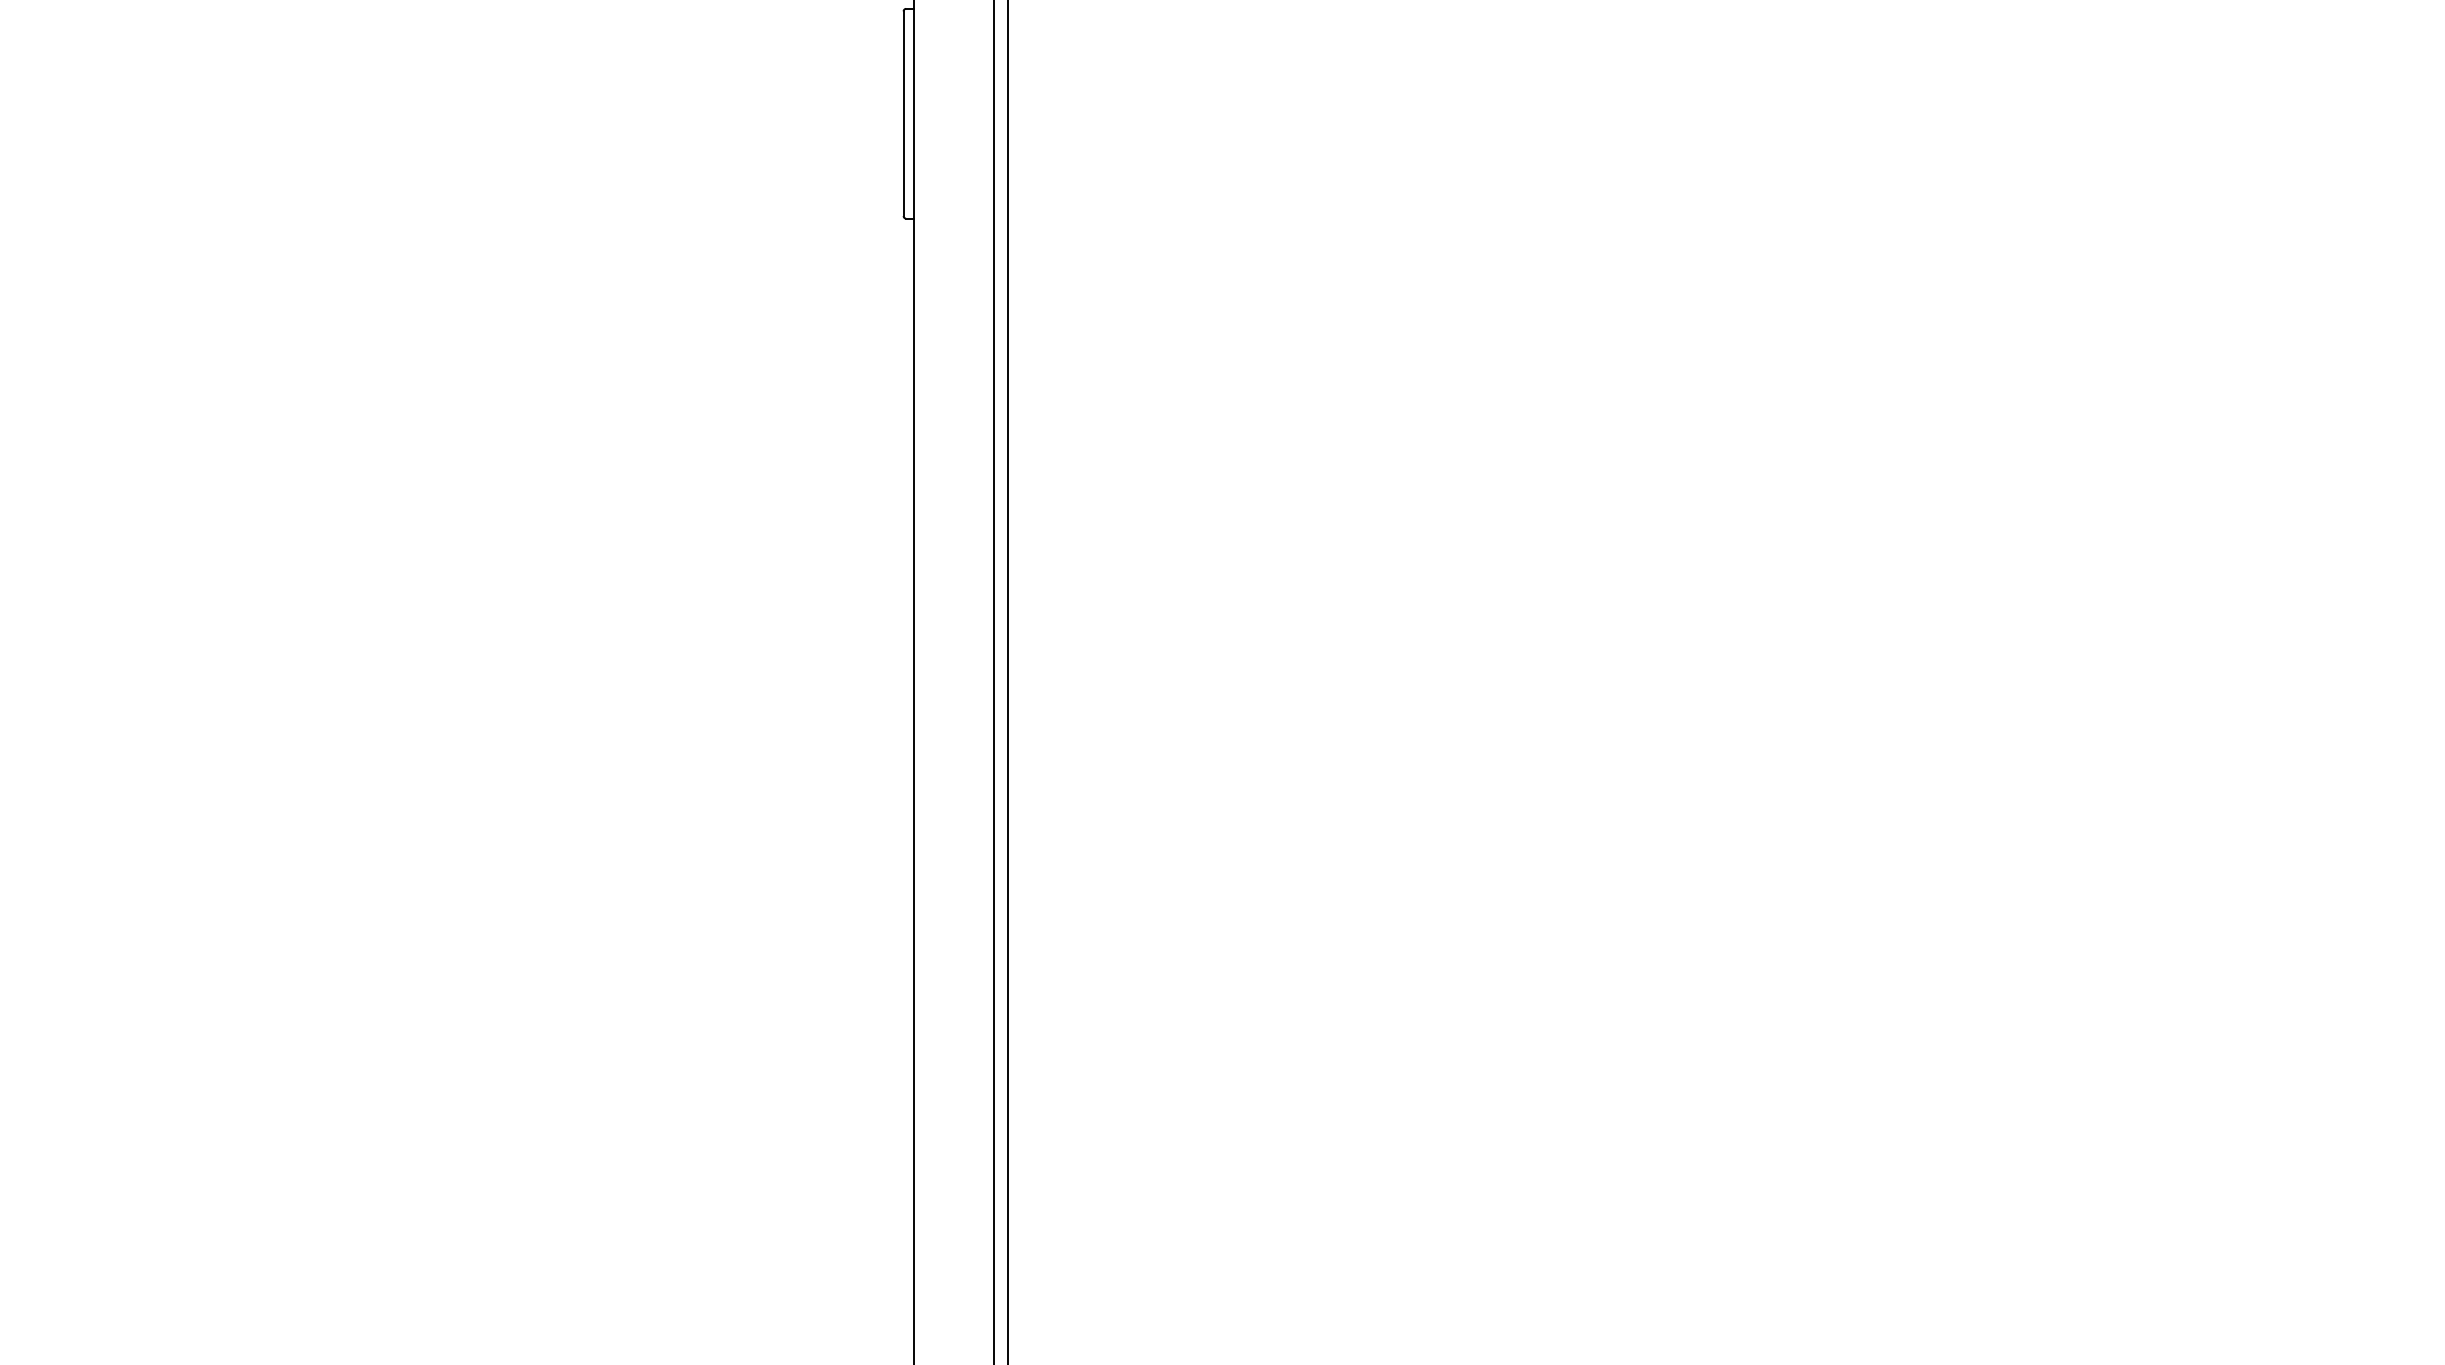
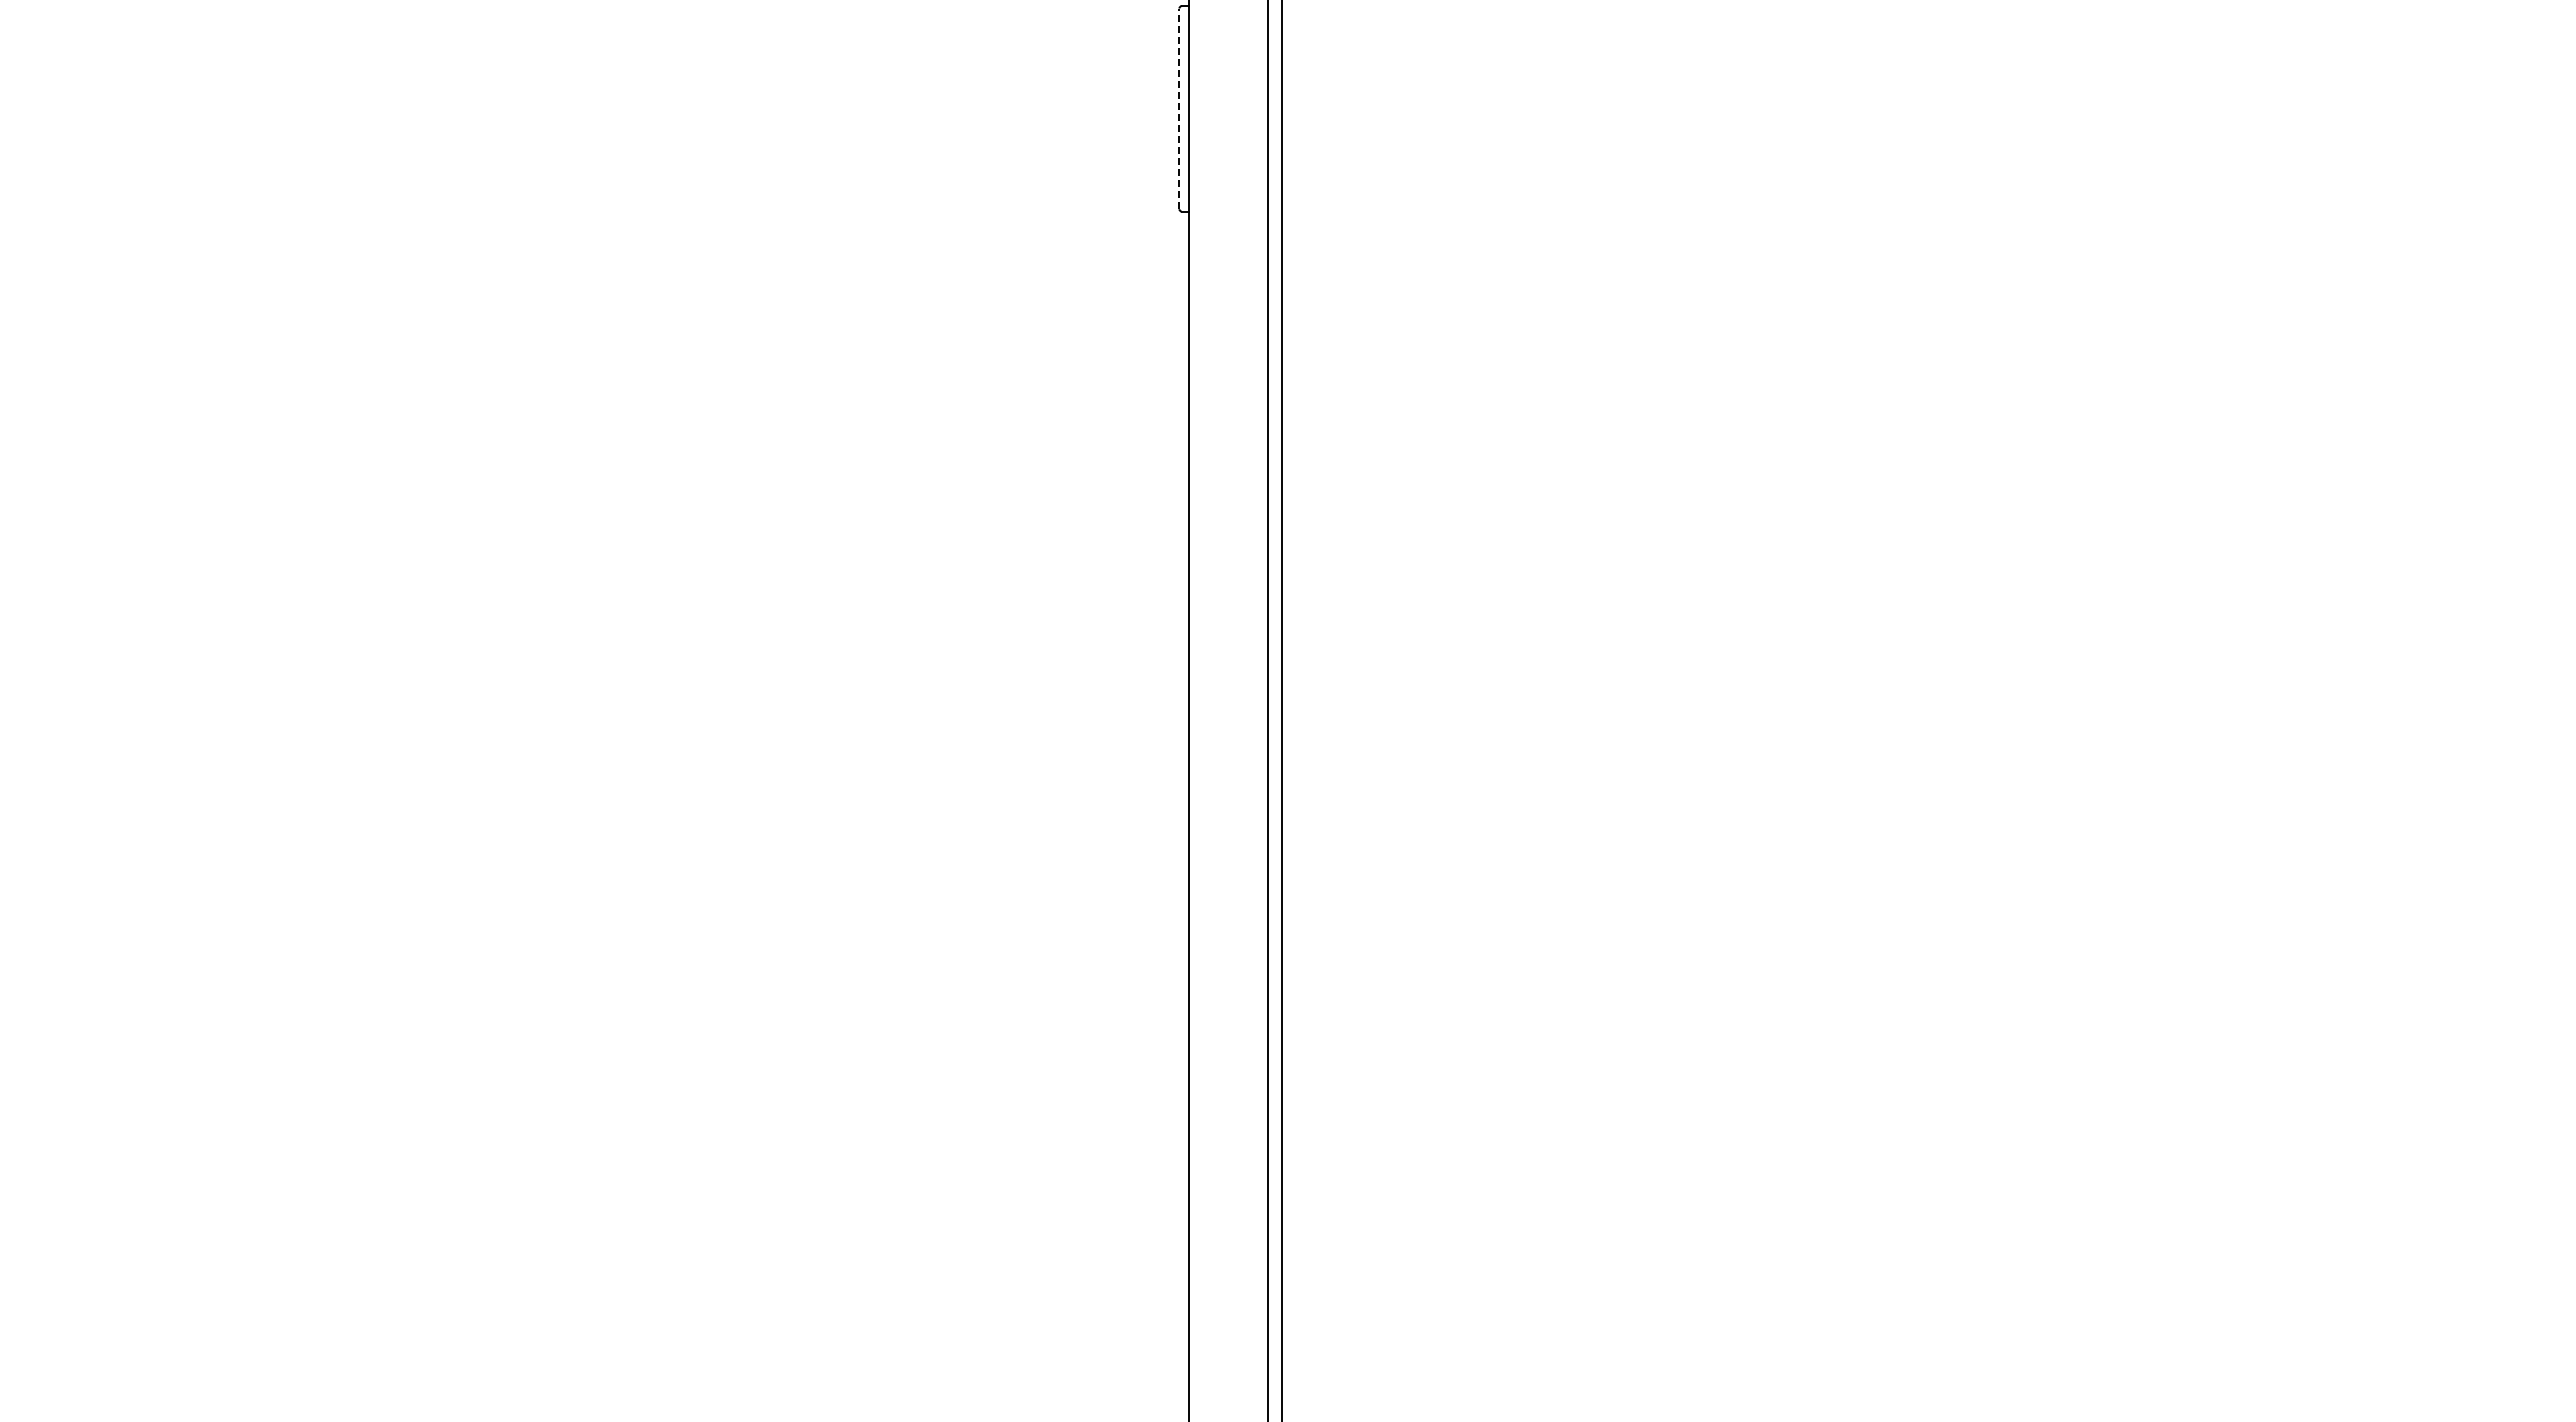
line: (903, 113) -> (1179, 108), solid -> dashed

